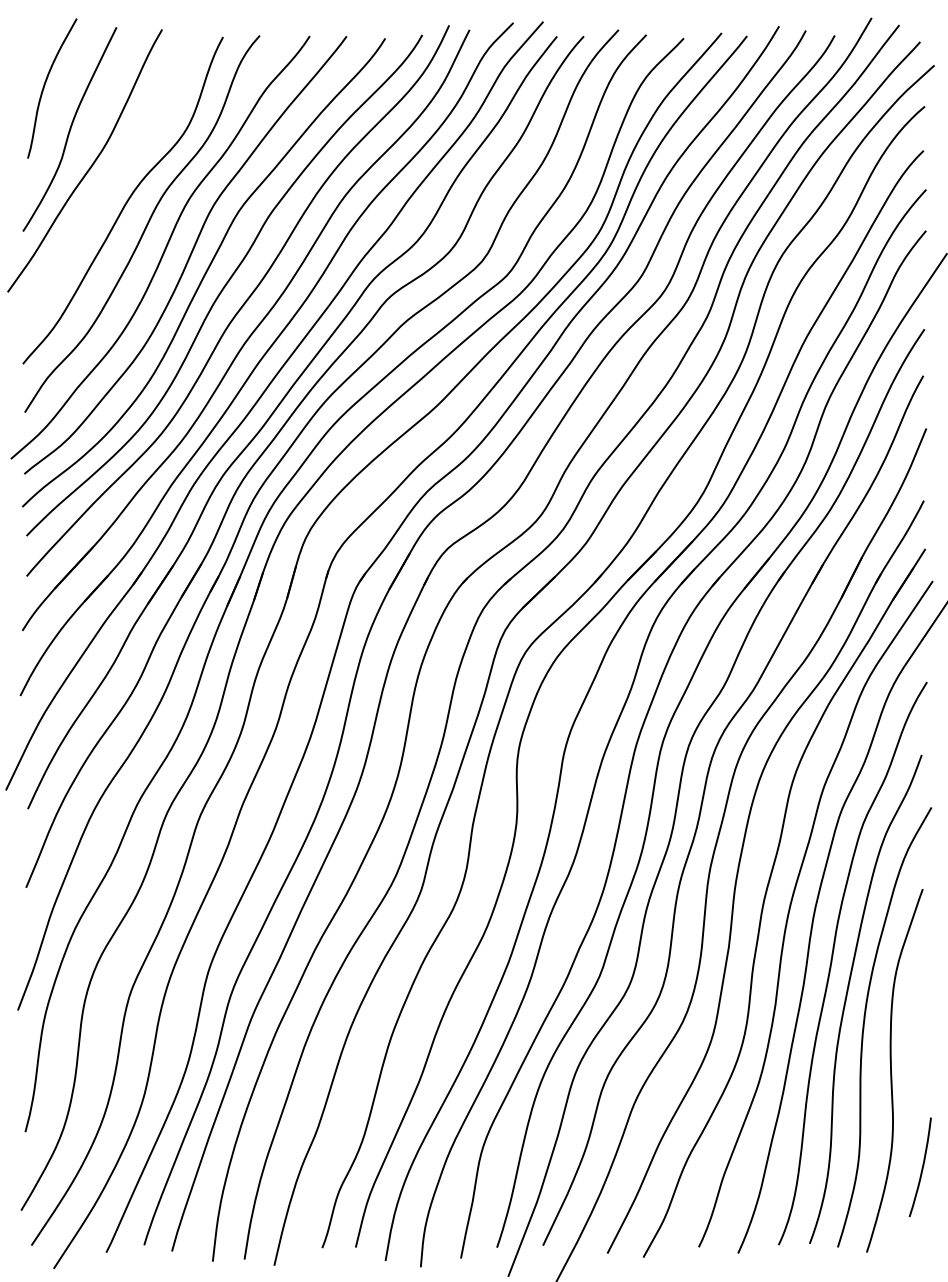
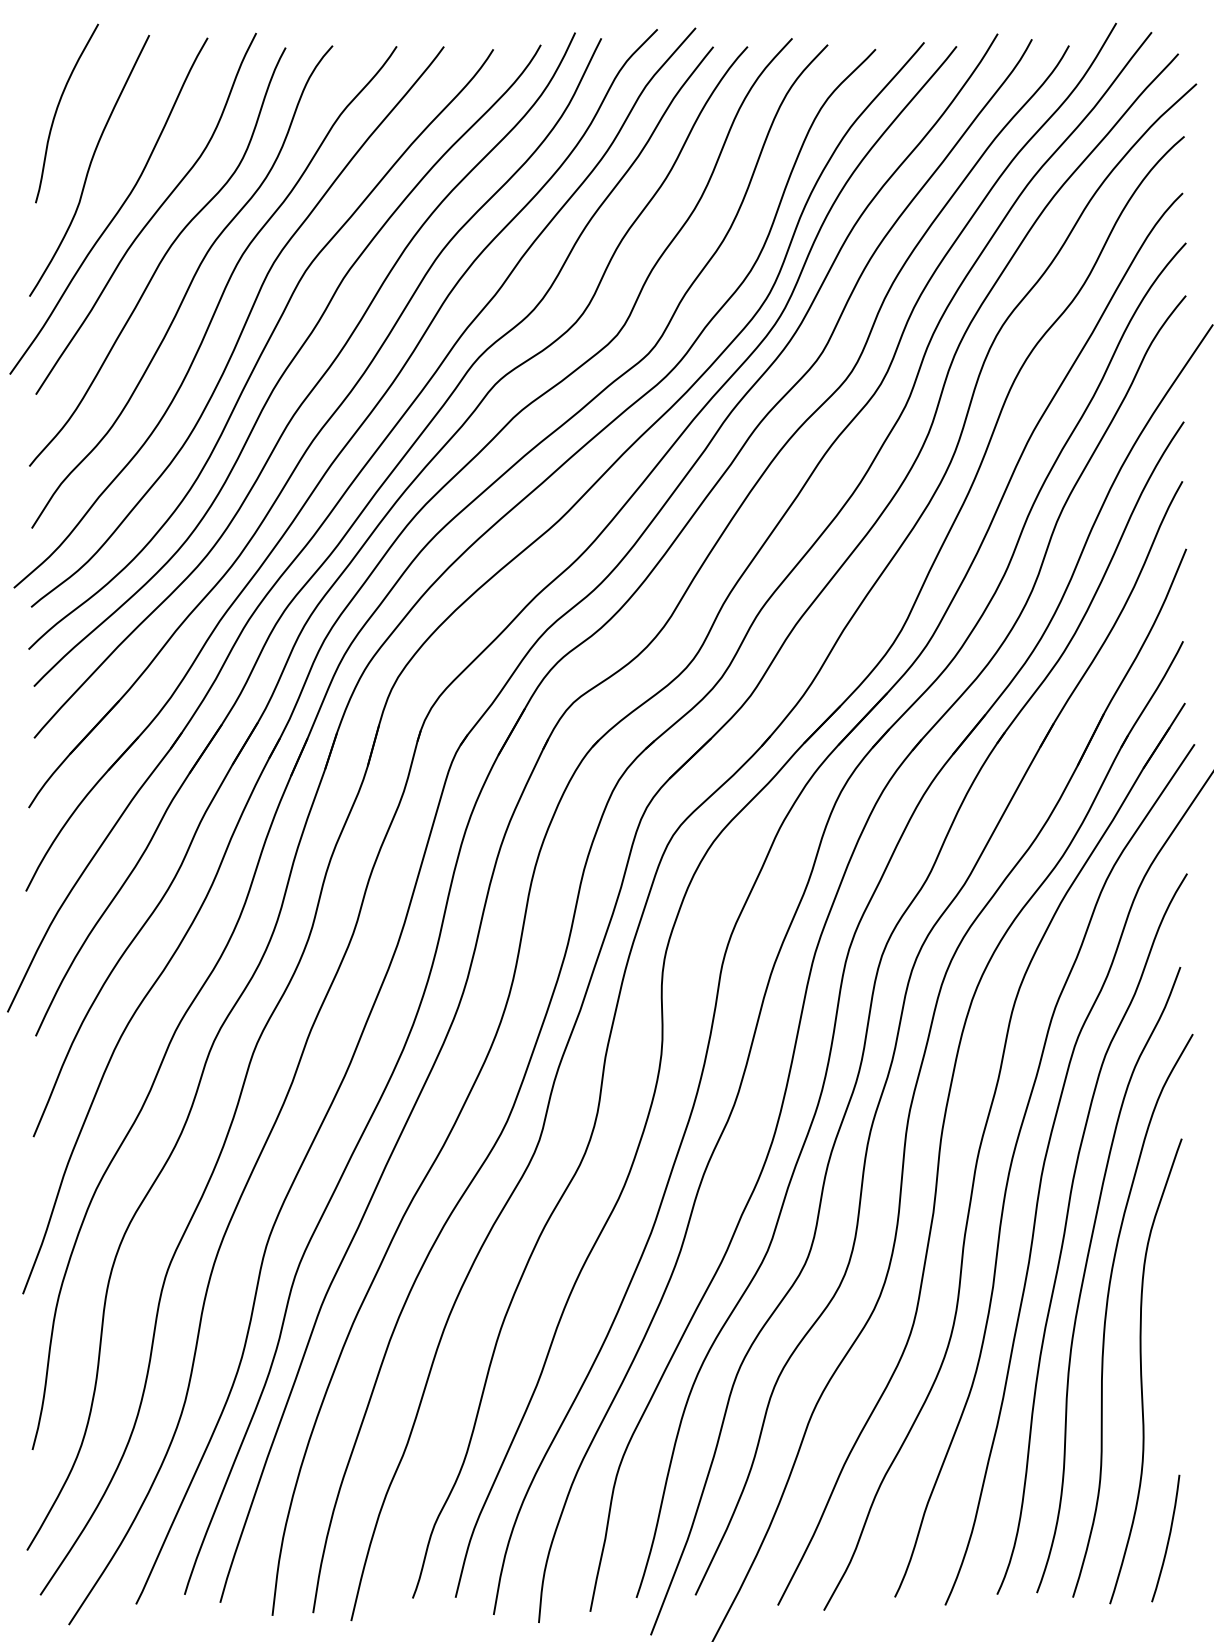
curve: (117, 169) -> (150, 217), added
curve: (921, 1167) -> (1167, 1538), moved

